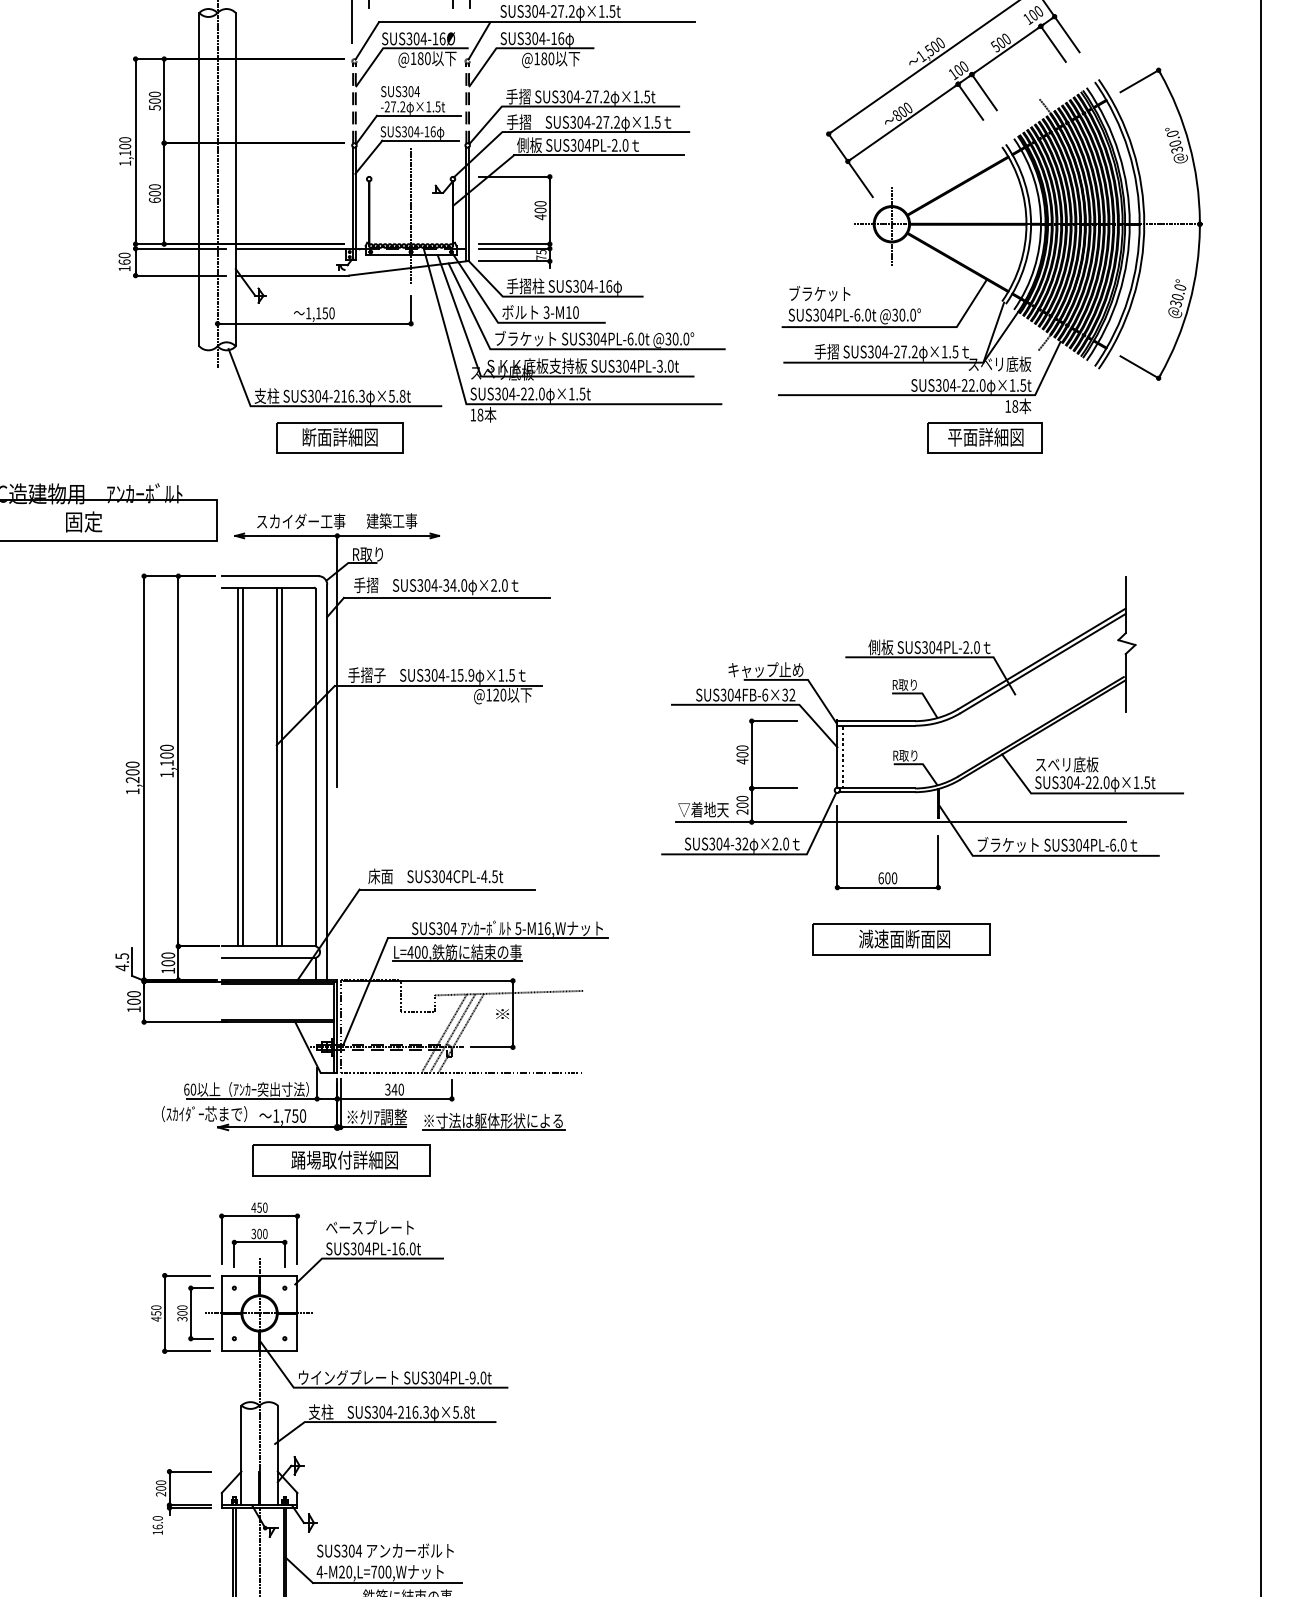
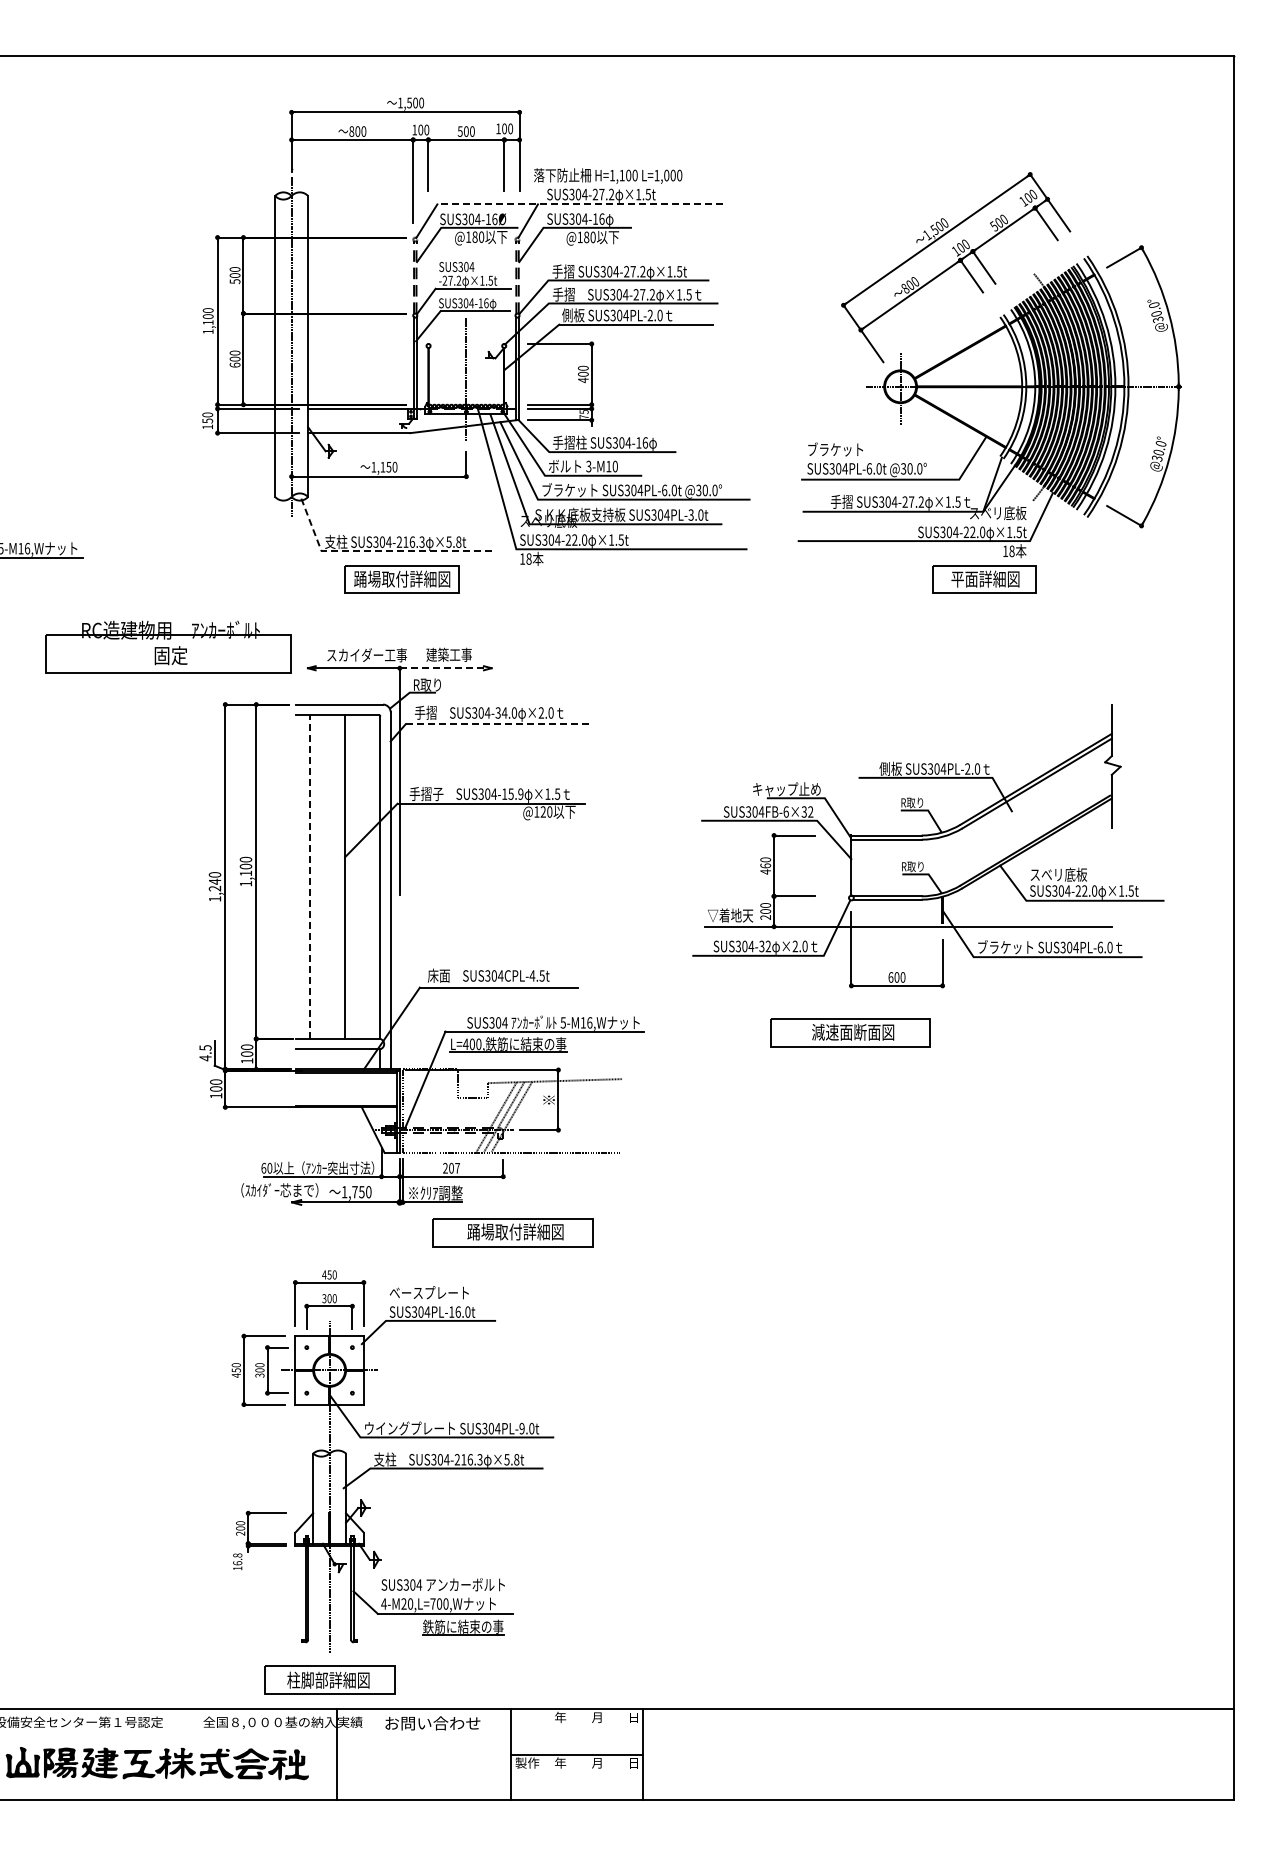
line: (537, 22) -> (580, 204), solid -> dashed
text: (124, 261) -> (207, 420), 160 -> 150
line: (314, 406) -> (379, 551), solid -> dashed
text: (340, 436) -> (402, 578), 断面詳細図 -> 踊場取付詳細図
line: (387, 536) -> (445, 668), solid -> dashed
line: (447, 598) -> (499, 724), solid -> dashed
text: (742, 754) -> (765, 865), 400 -> 460
line: (843, 756) -> (856, 867), removed
line: (237, 766) -> (309, 876), solid -> dashed
line: (242, 766) -> (314, 876), removed
line: (281, 766) -> (349, 876), removed
text: (132, 772) -> (214, 881), 1,200 -> 1,240
part: (901, 939) -> (850, 1032), moved
text: (394, 1088) -> (451, 1167), 340 -> 207
part: (493, 1121) -> (540, 1197), removed
part: (341, 1160) -> (512, 1232), moved
text: (158, 1518) -> (238, 1555), 16.0 -> 16.8

